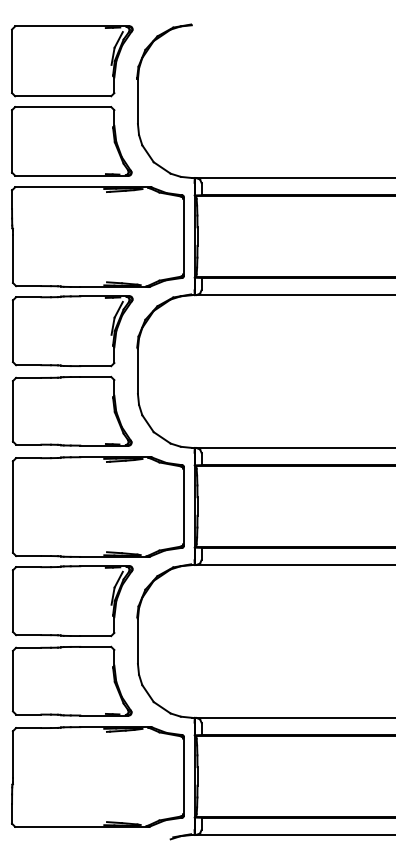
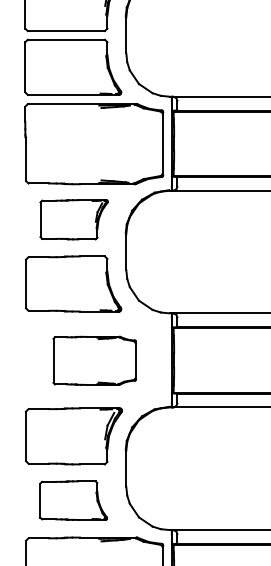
part: (72, 331) -> (73, 219), size x0.7
part: (98, 506) -> (94, 360), size x0.6
part: (72, 680) -> (73, 500), size x0.7

